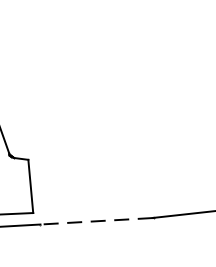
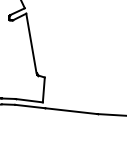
line: (94, 222) -> (70, 111), dashed -> solid

